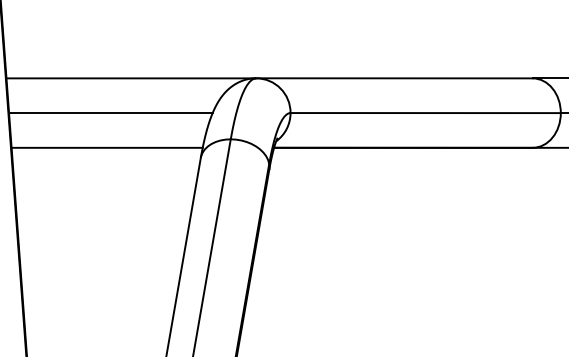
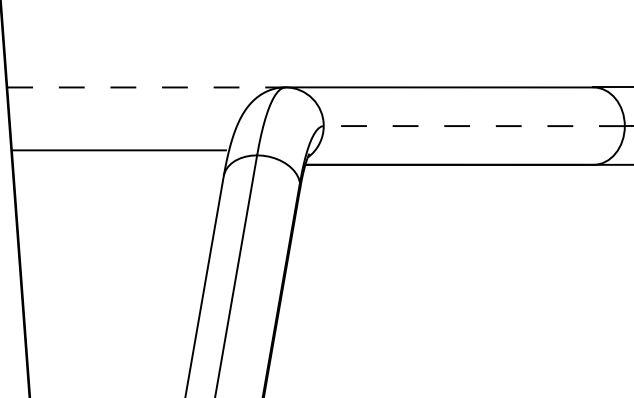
line: (131, 78) -> (146, 87), solid -> dashed
line: (110, 113) -> (123, 126), removed
line: (425, 113) -> (474, 126), solid -> dashed
line: (106, 147) -> (118, 149), moved

